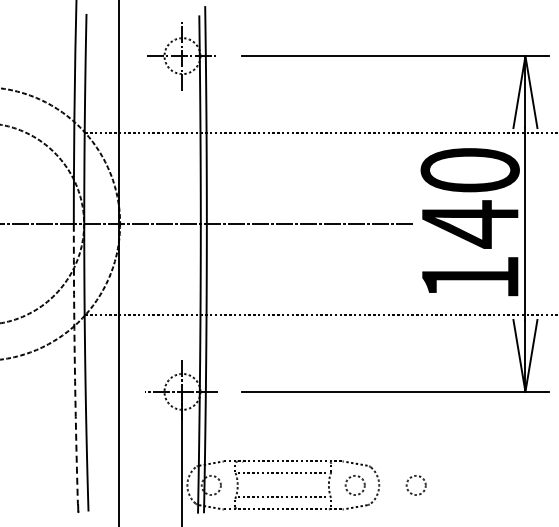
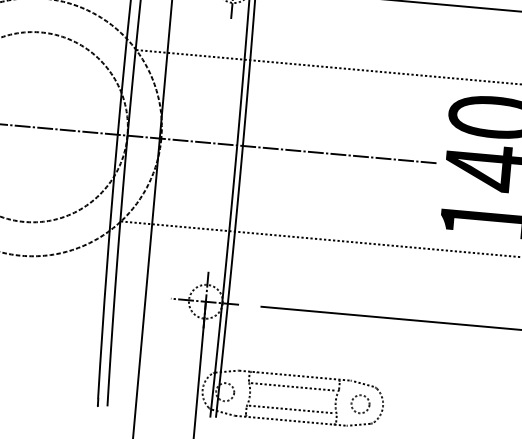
arc: (74, 364) -> (106, 266), dashed -> solid
circle: (415, 485) -> (417, 409), removed

